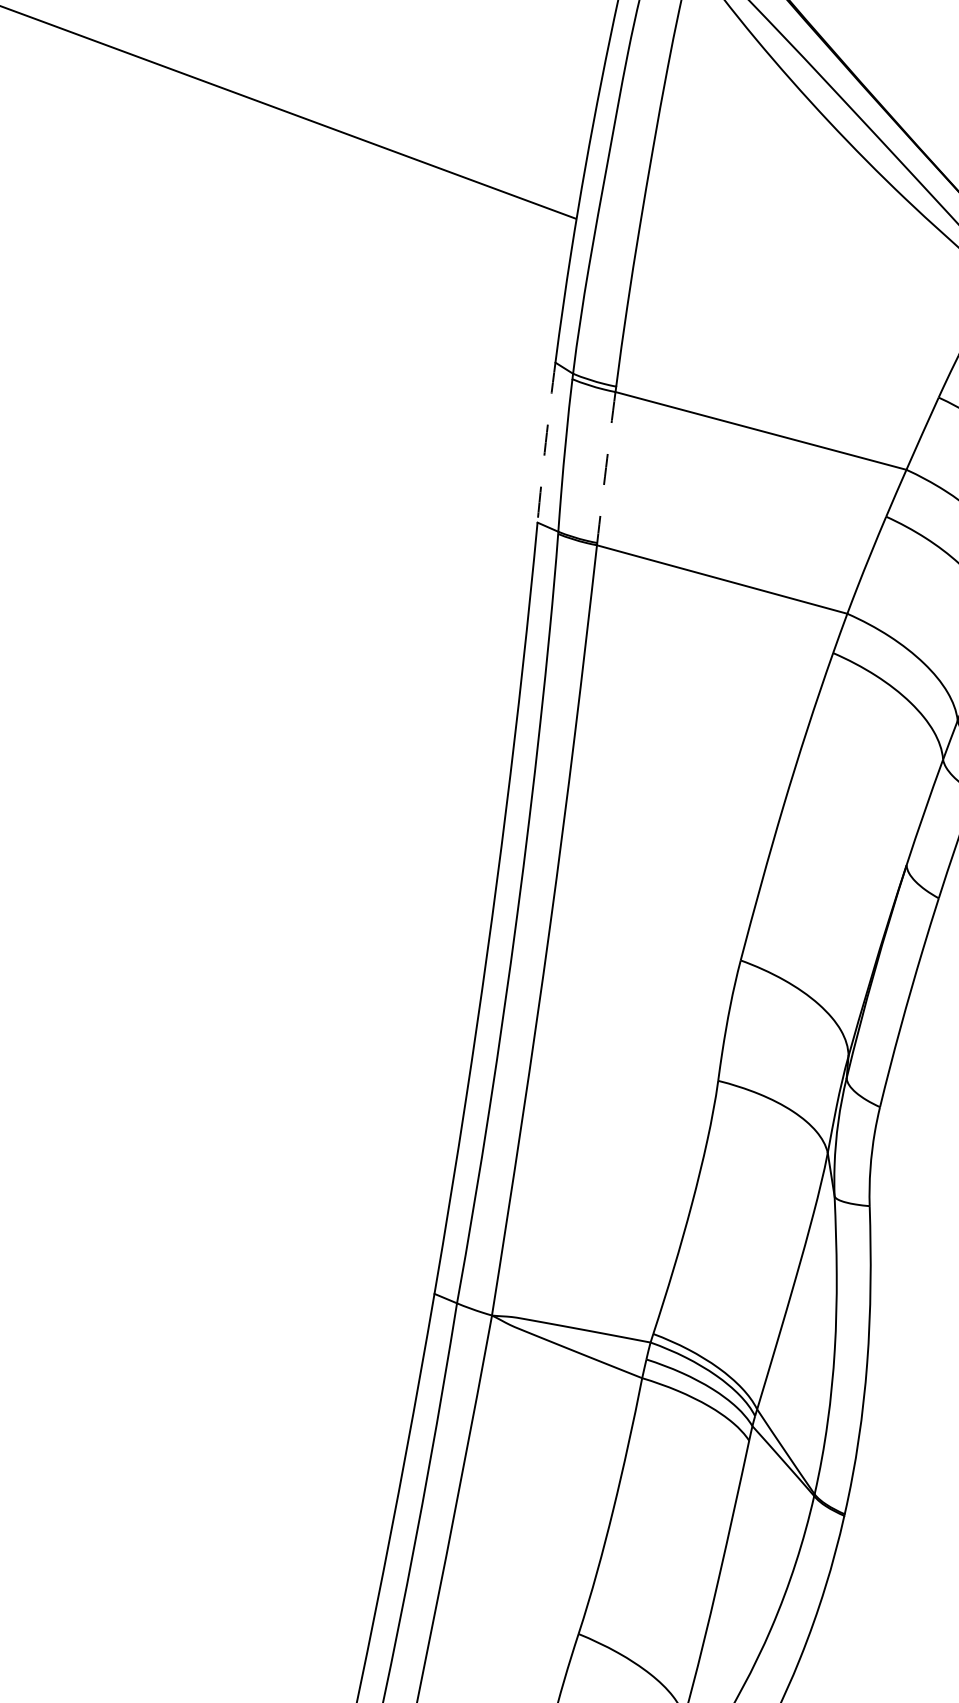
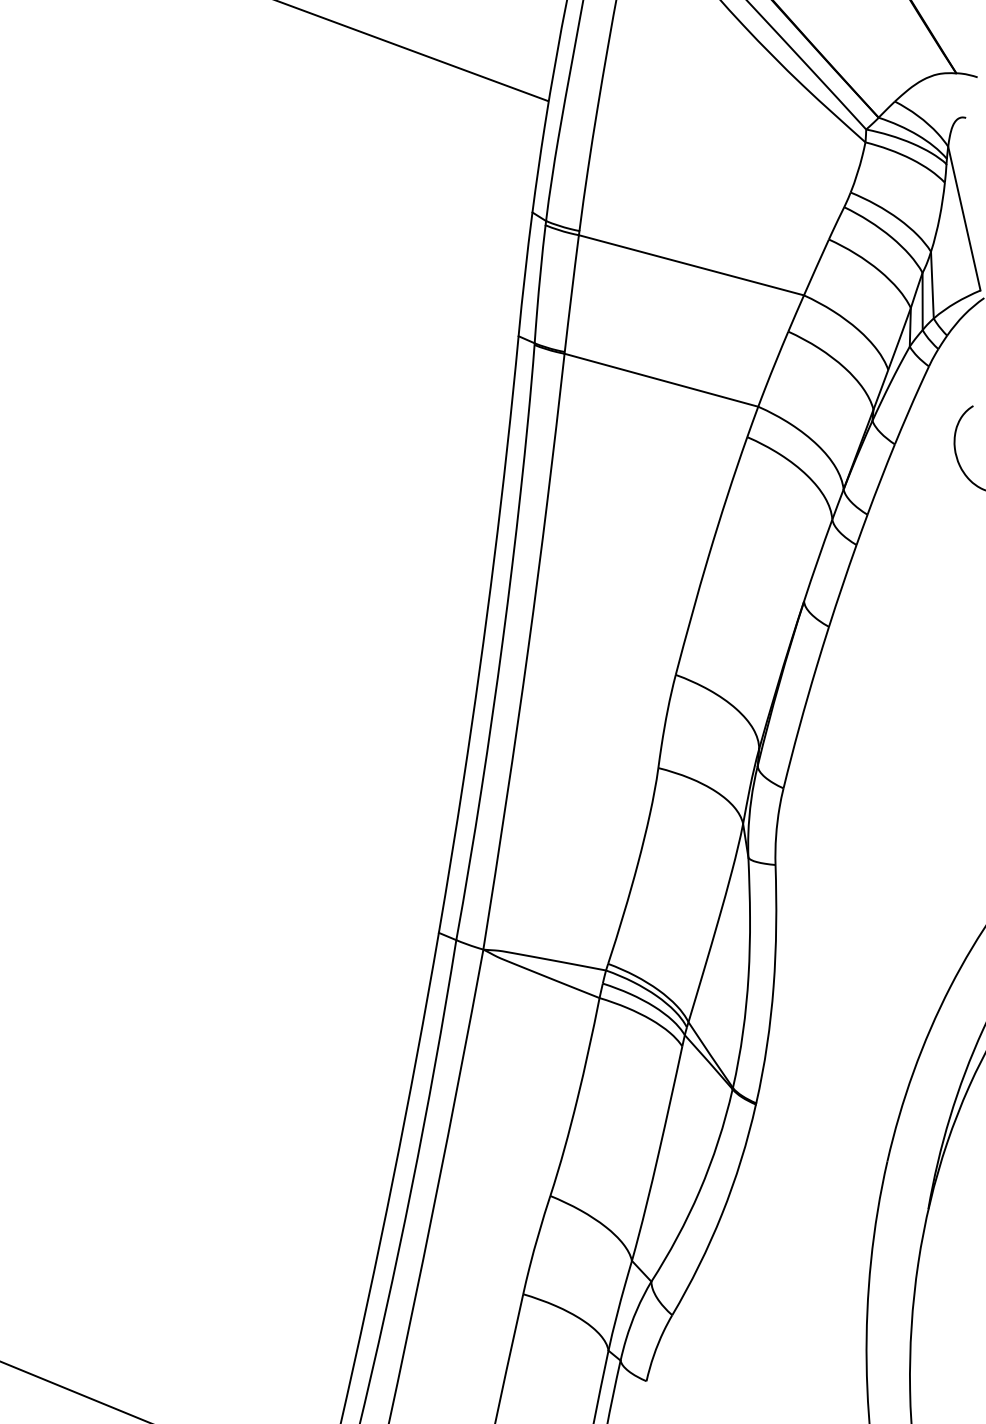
arc: (546, 442) -> (525, 274), dashed -> solid
arc: (605, 467) -> (571, 293), dashed -> solid

